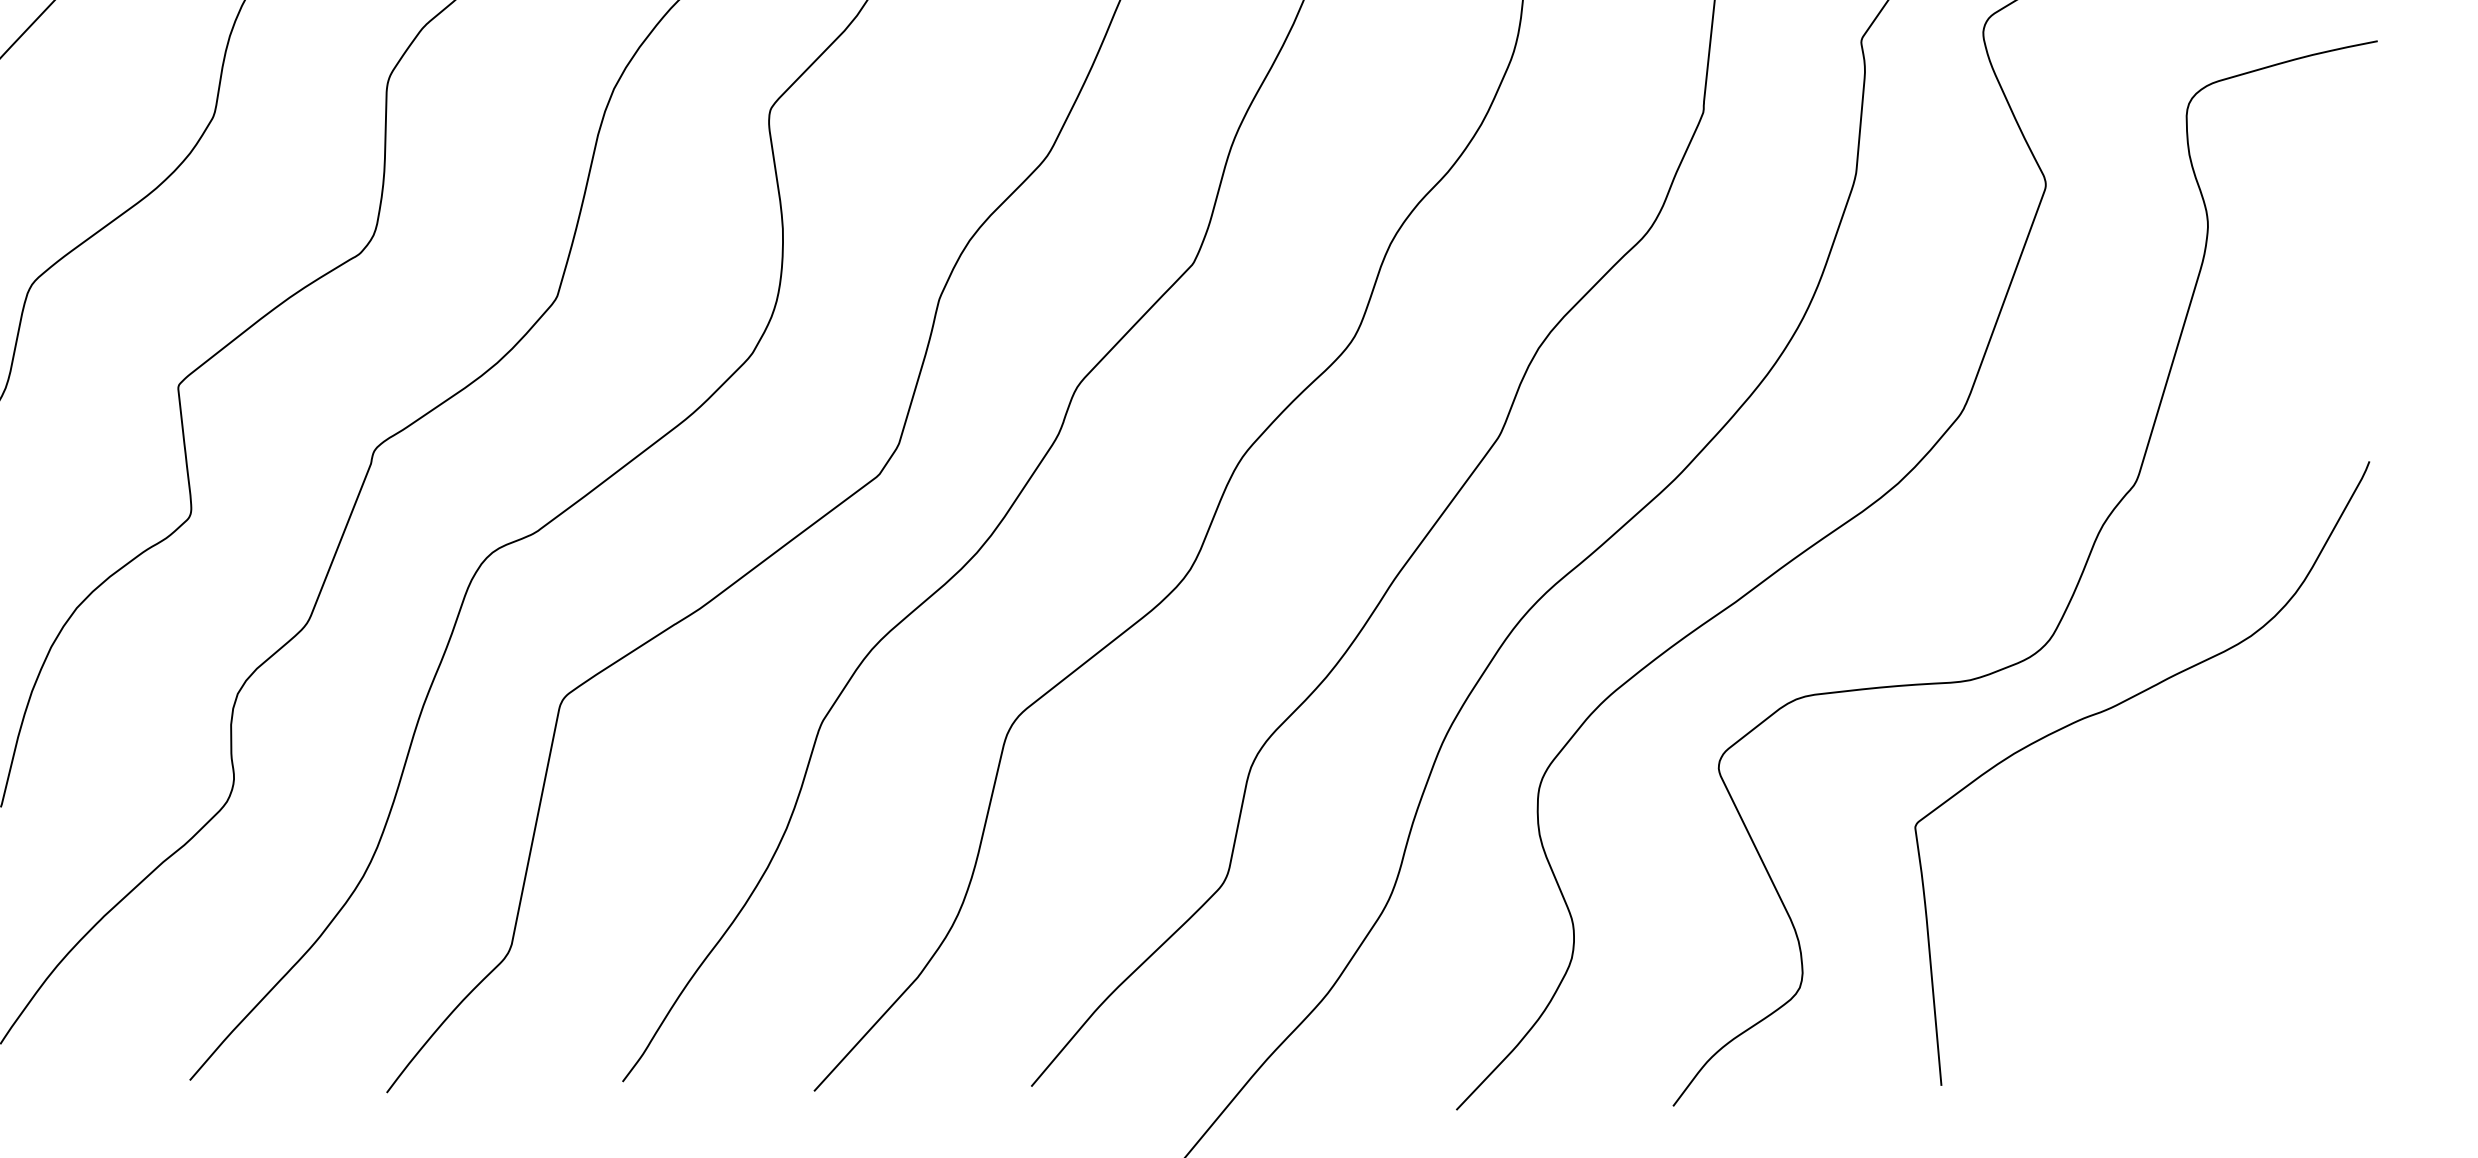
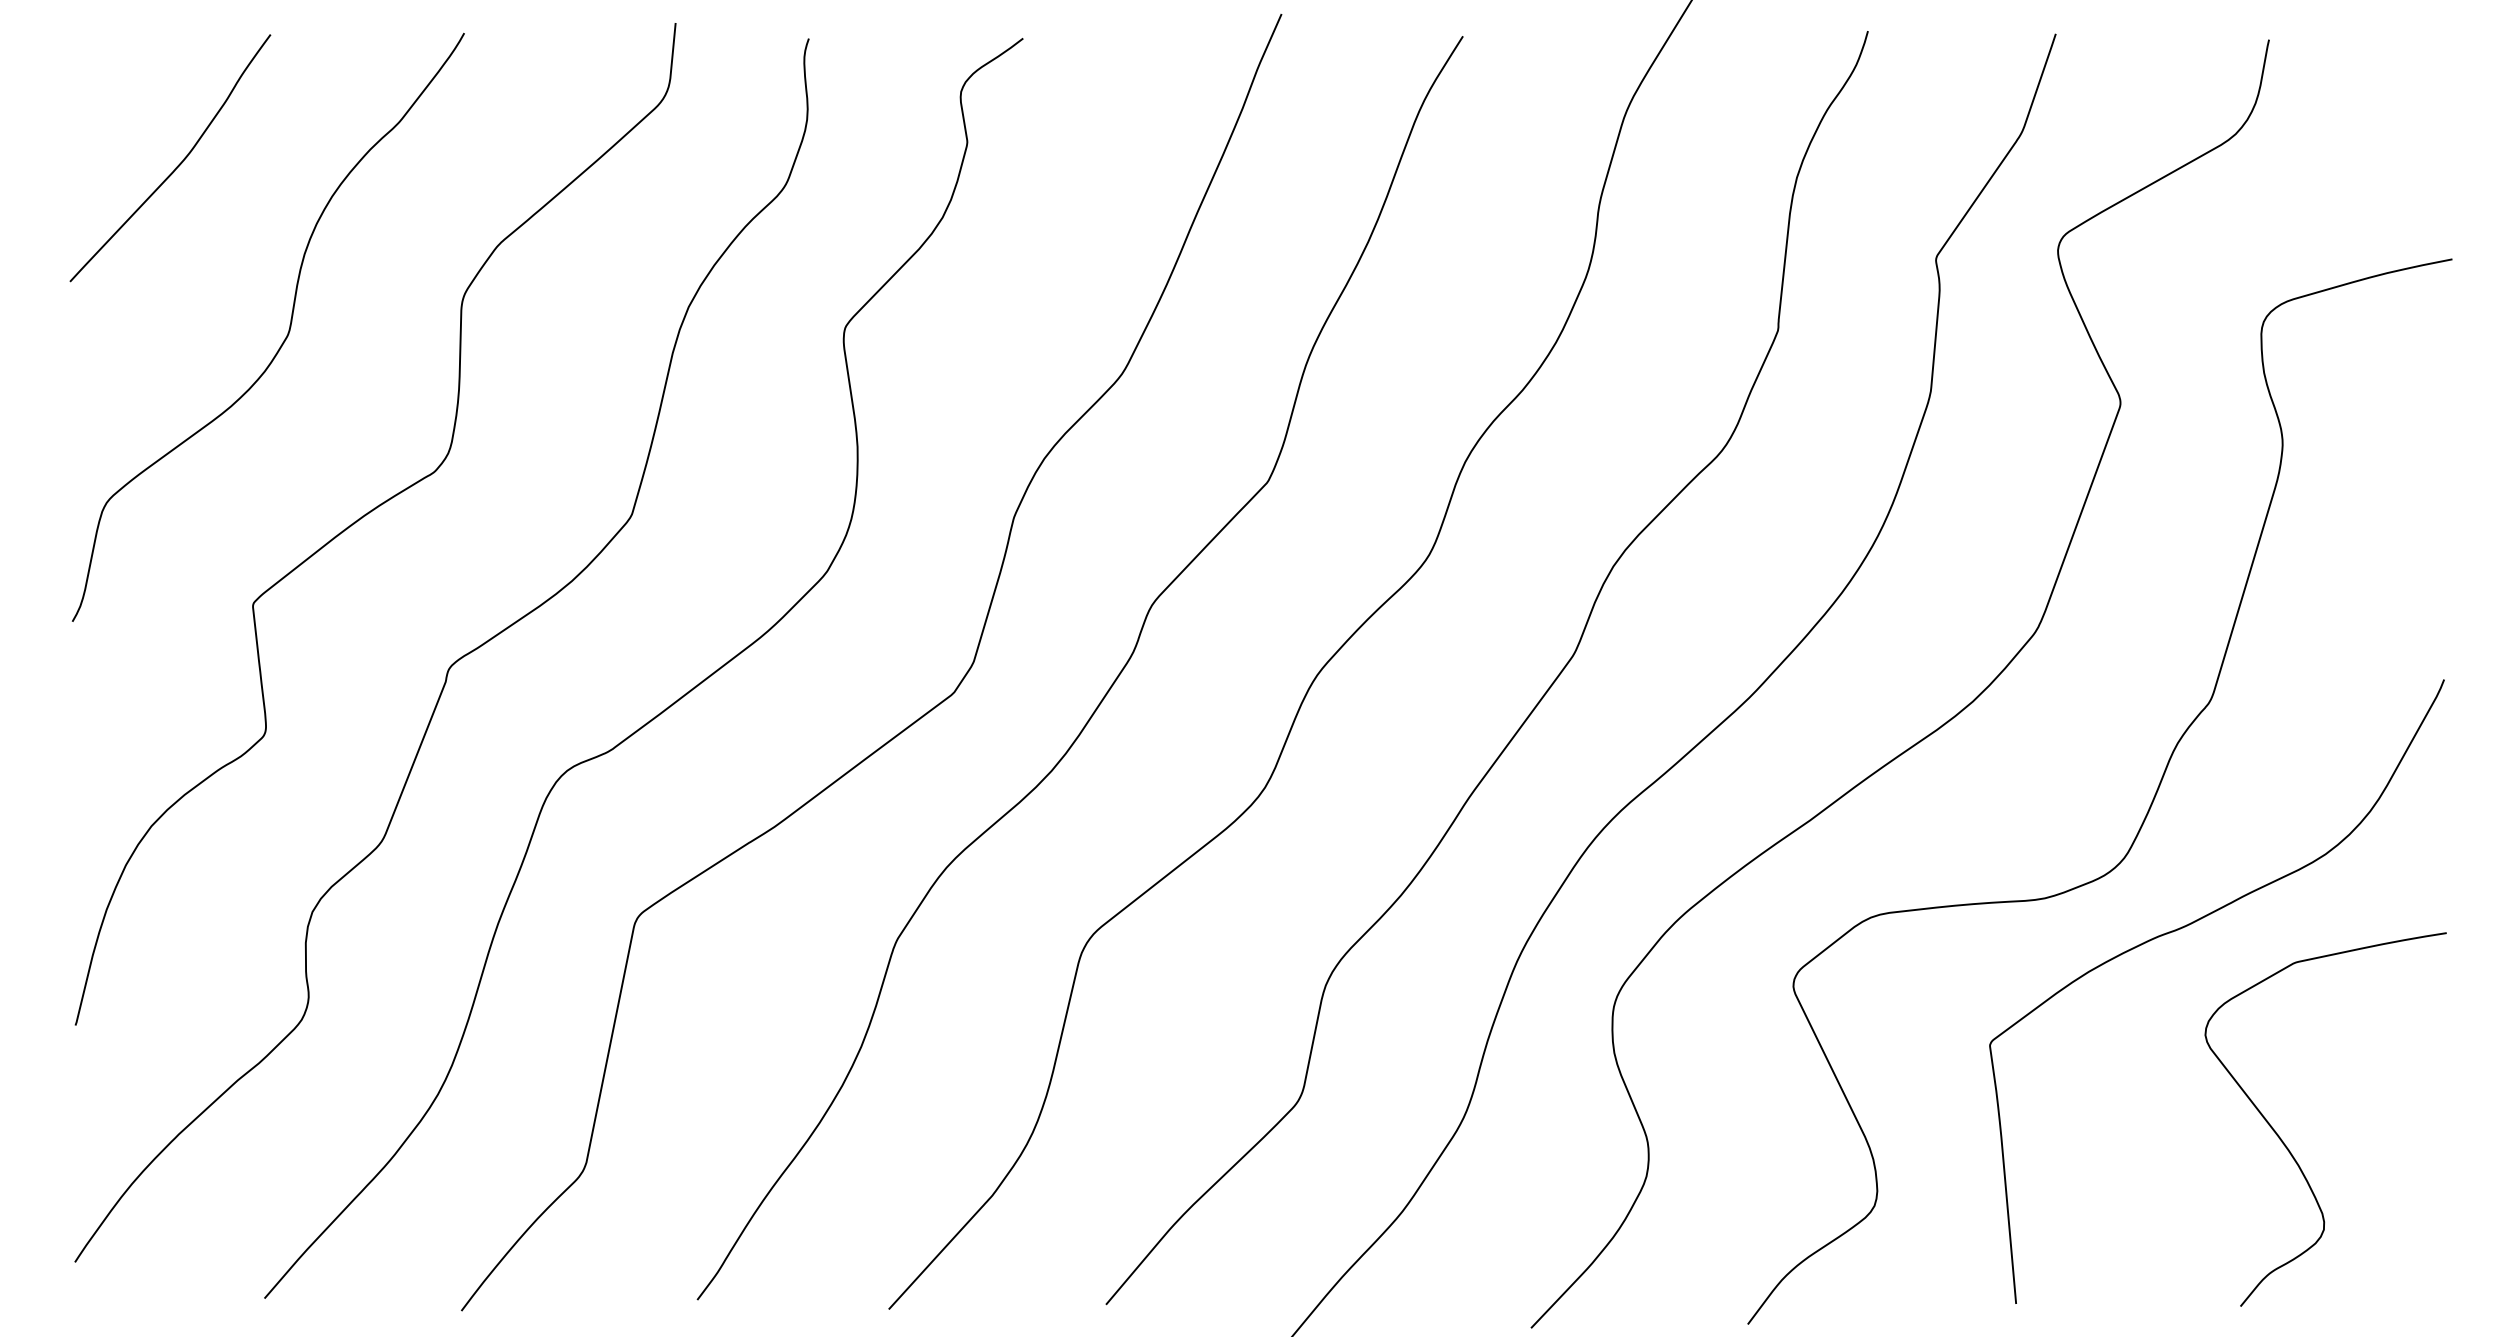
curve: (2214, 931) -> (2289, 1149), added

